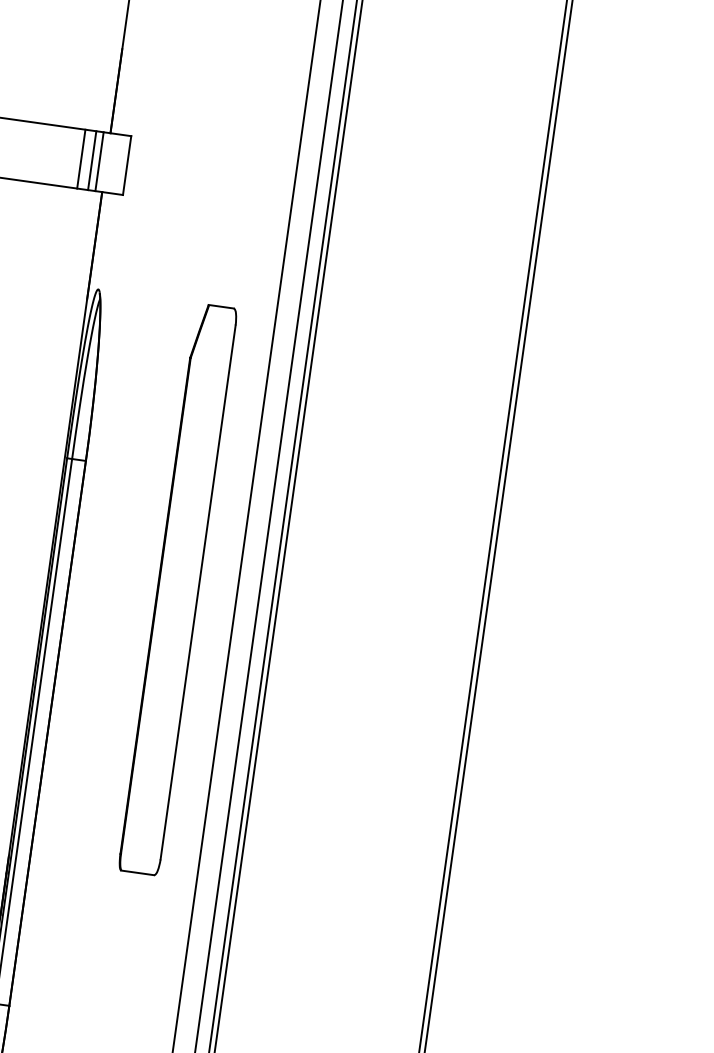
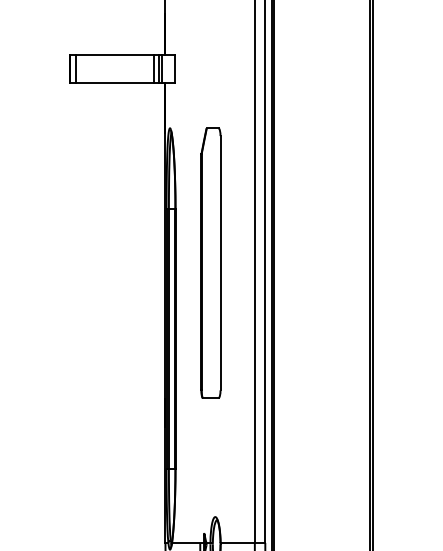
part: (177, 587) -> (210, 262), moved

